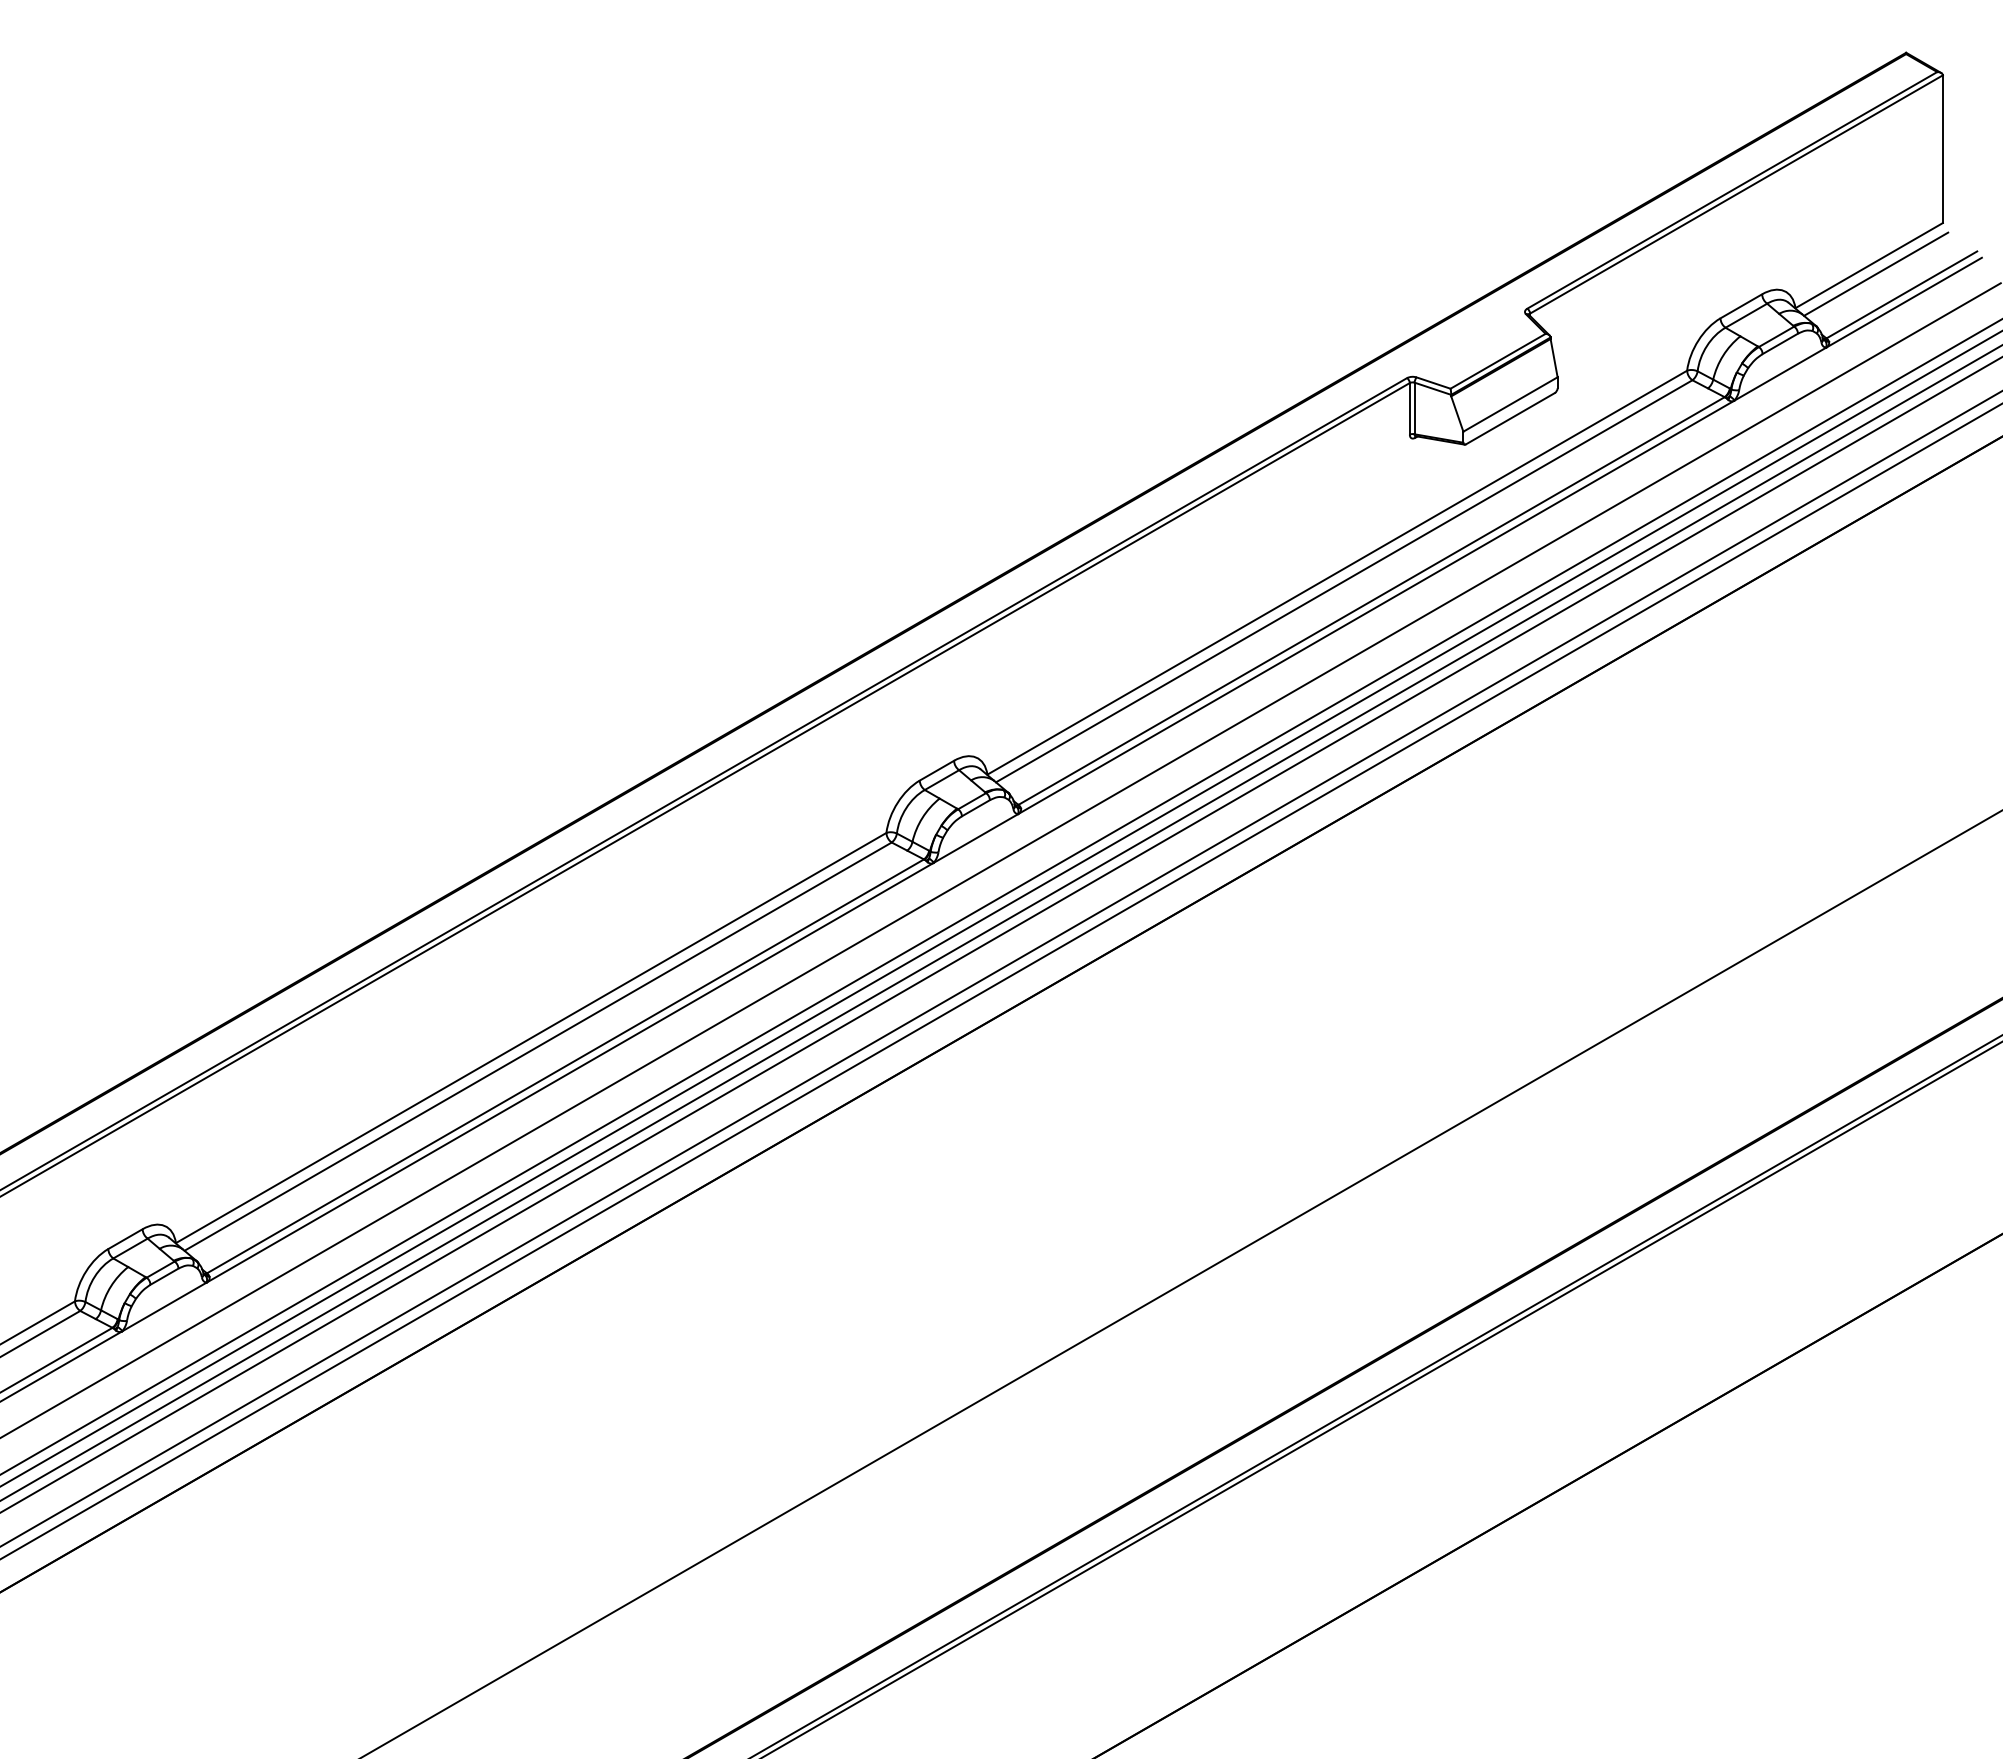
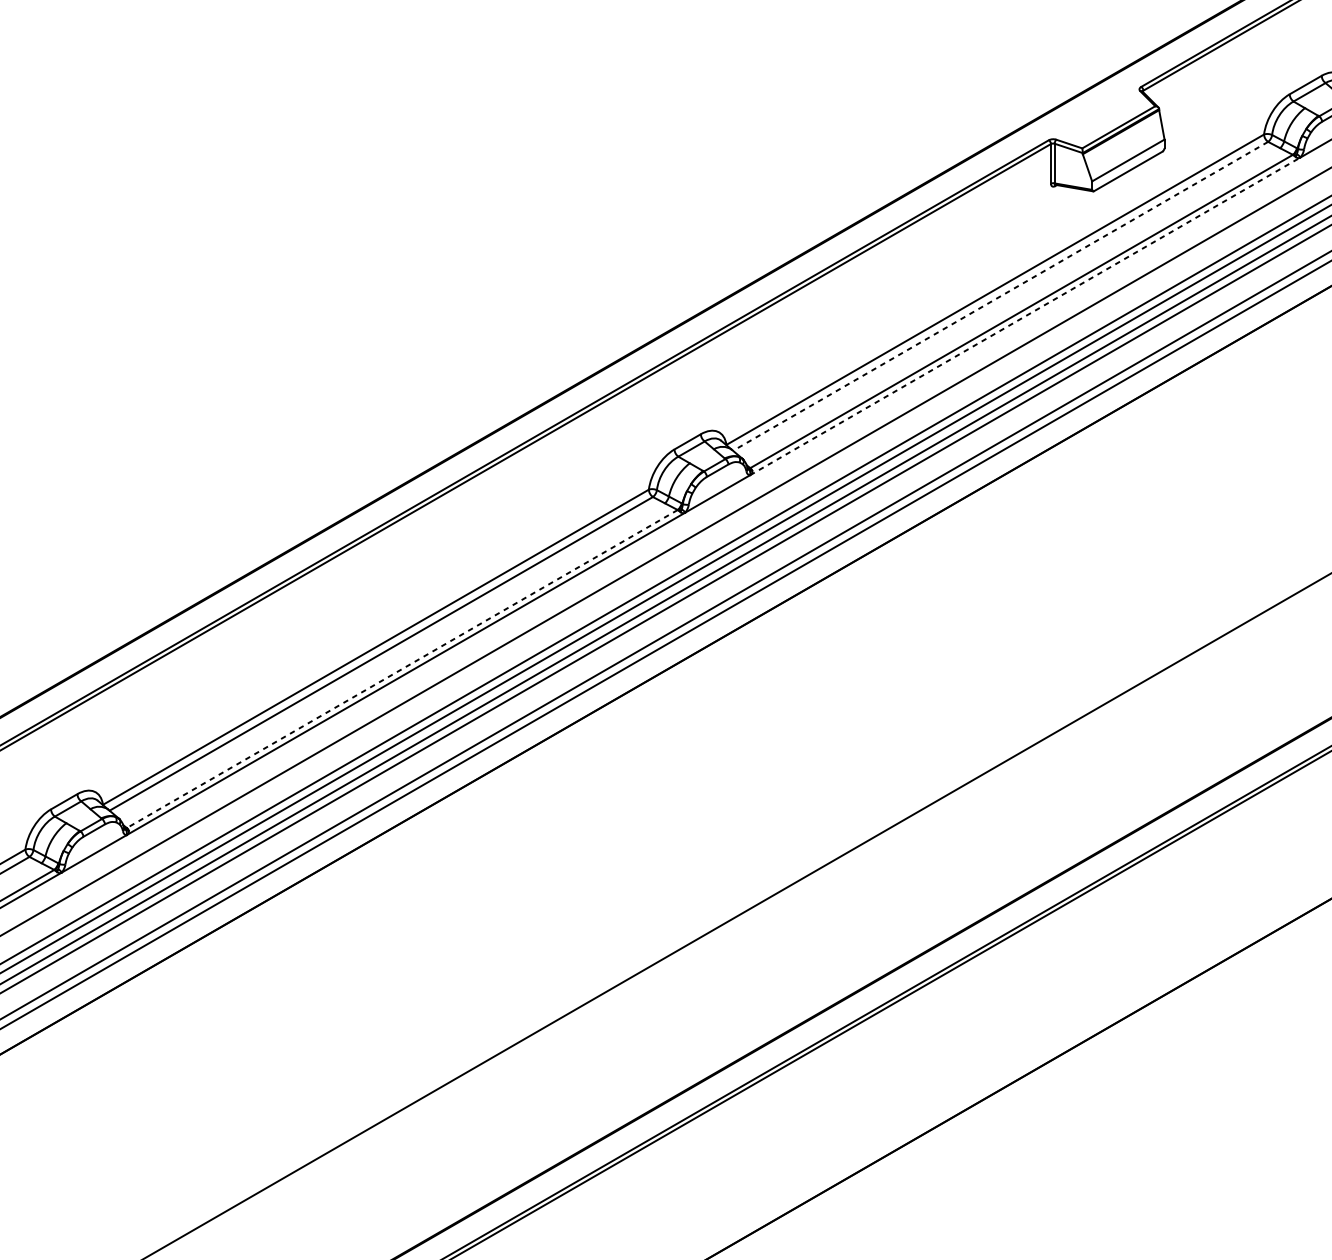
line: (1343, 581) -> (1000, 296), solid -> dashed
line: (1376, 607) -> (1025, 316), solid -> dashed
line: (565, 1066) -> (402, 669), solid -> dashed

